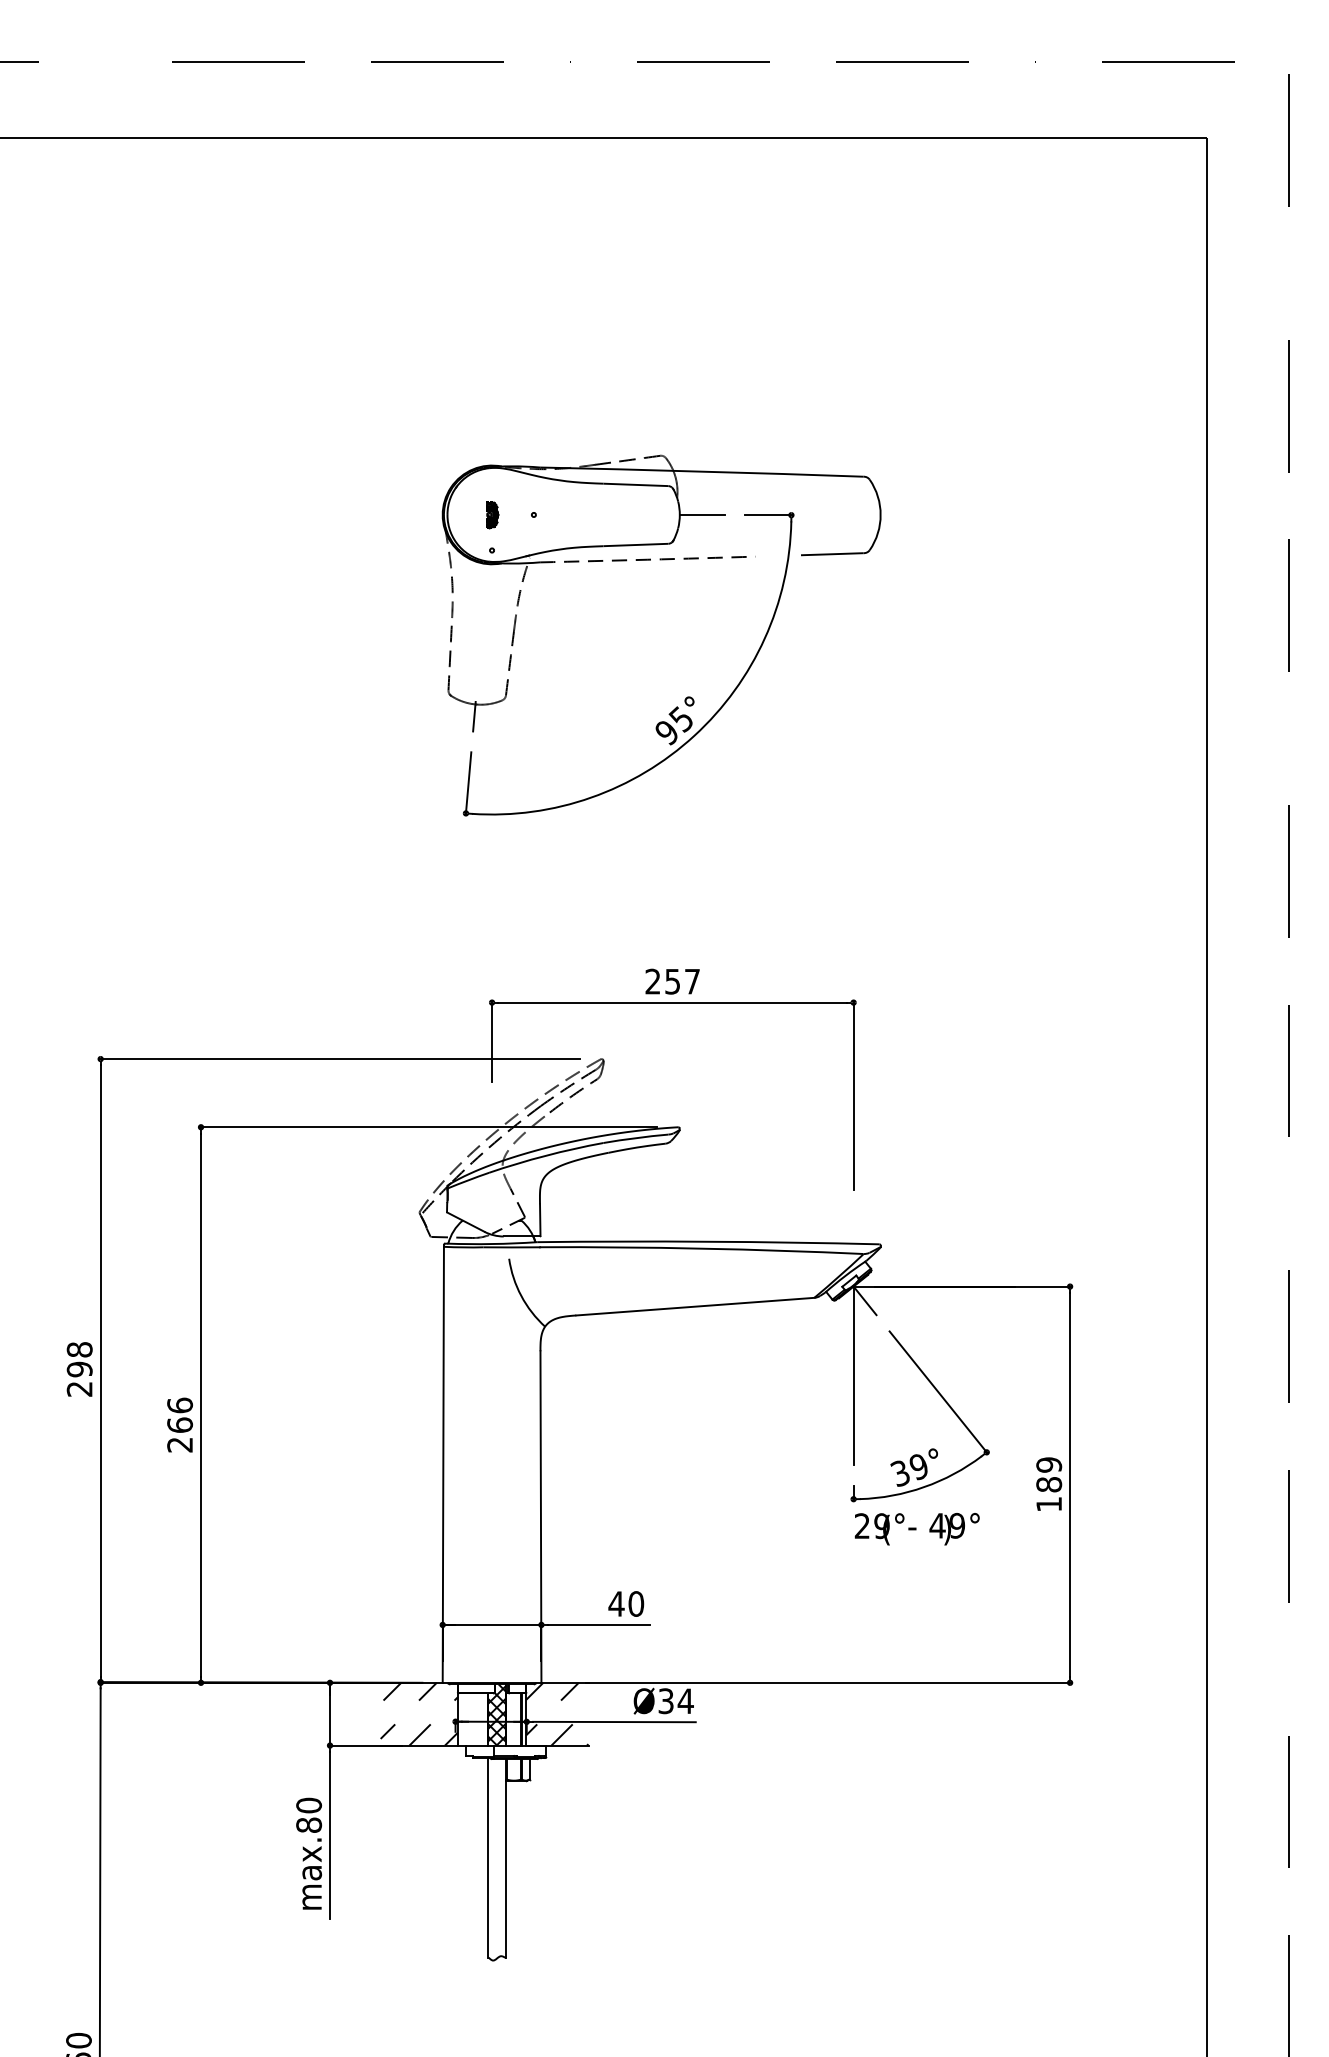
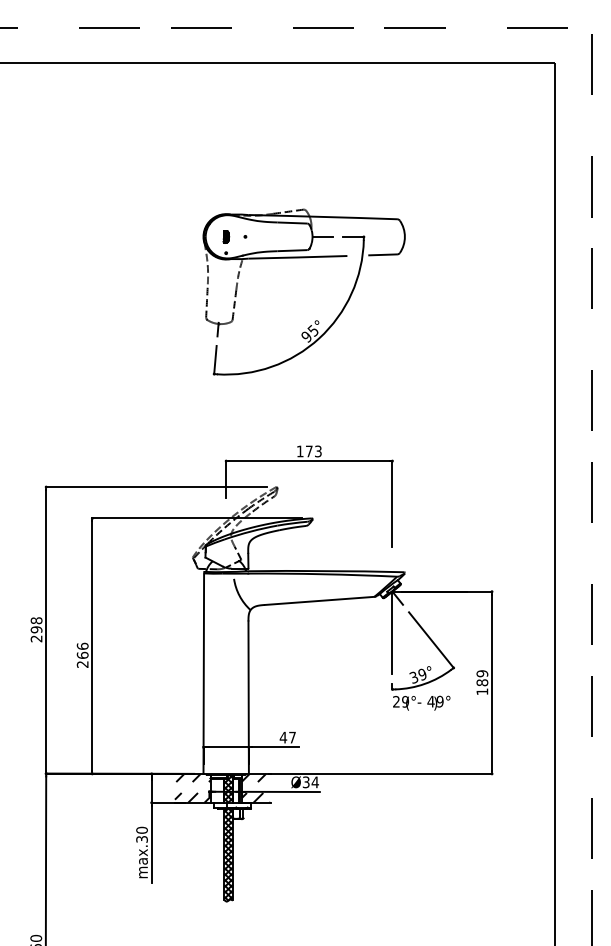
arc: (647, 559) -> (297, 257), dashed -> solid
text: (671, 981) -> (308, 451), 257 -> 173
text: (636, 1603) -> (292, 737), 40 -> 47
text: (307, 1823) -> (141, 838), max.80 -> max.30
hatch: (497, 1858) -> (228, 854), added

